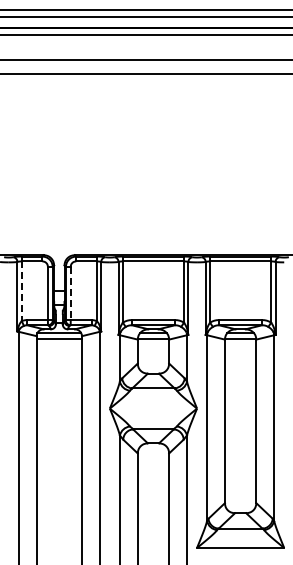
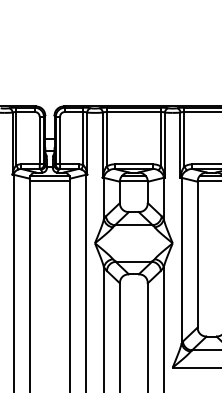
line: (21, 291) -> (16, 138), dashed -> solid
line: (70, 293) -> (59, 140), dashed -> solid

